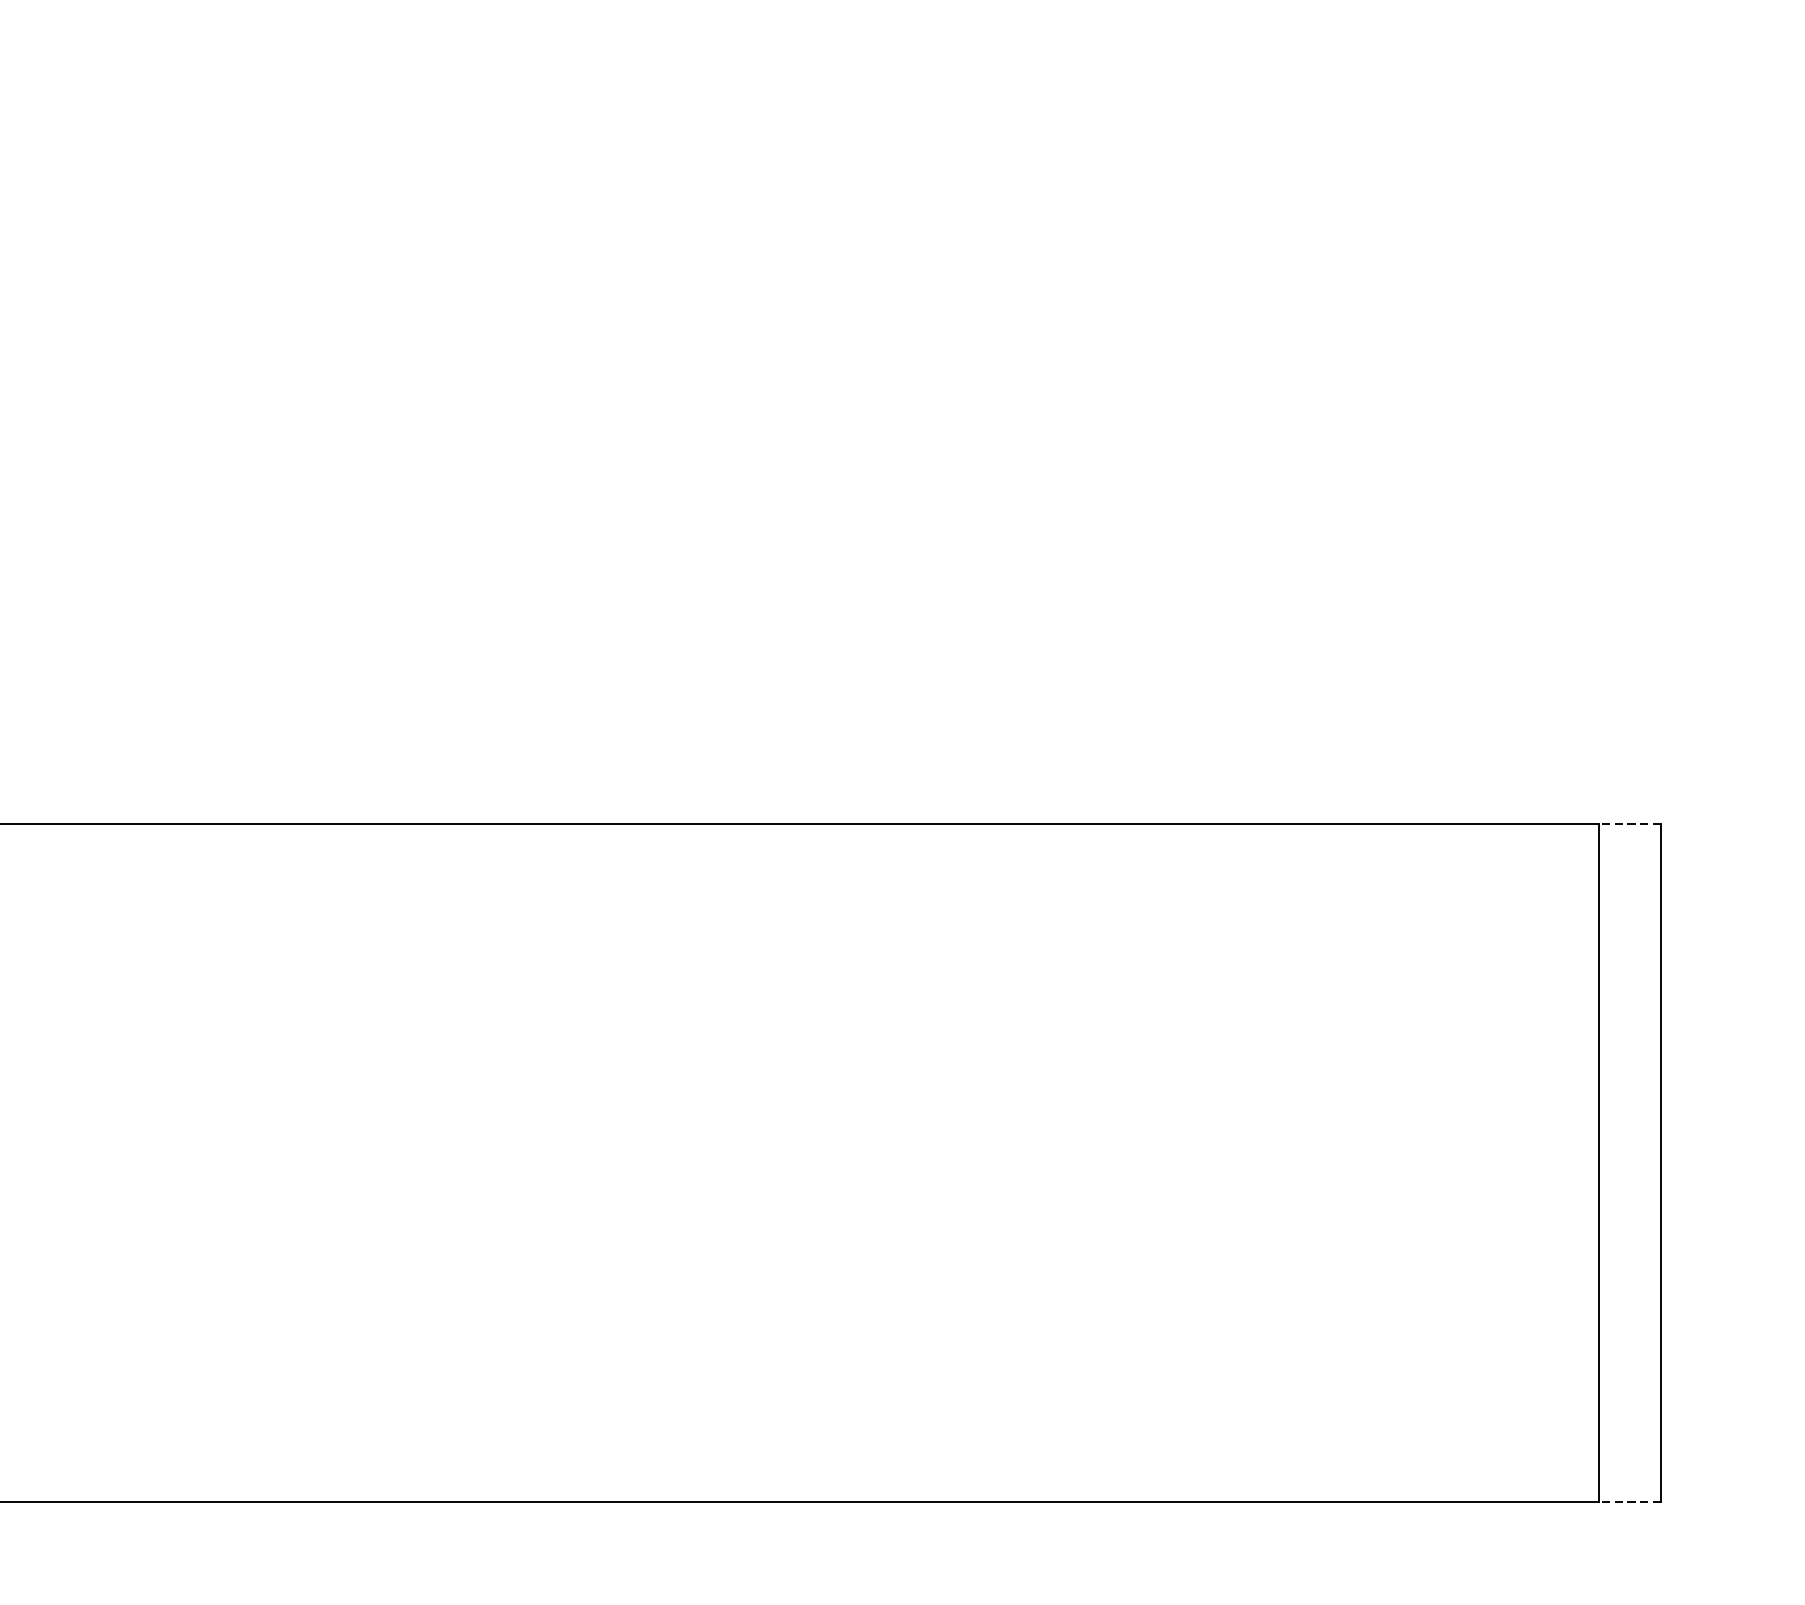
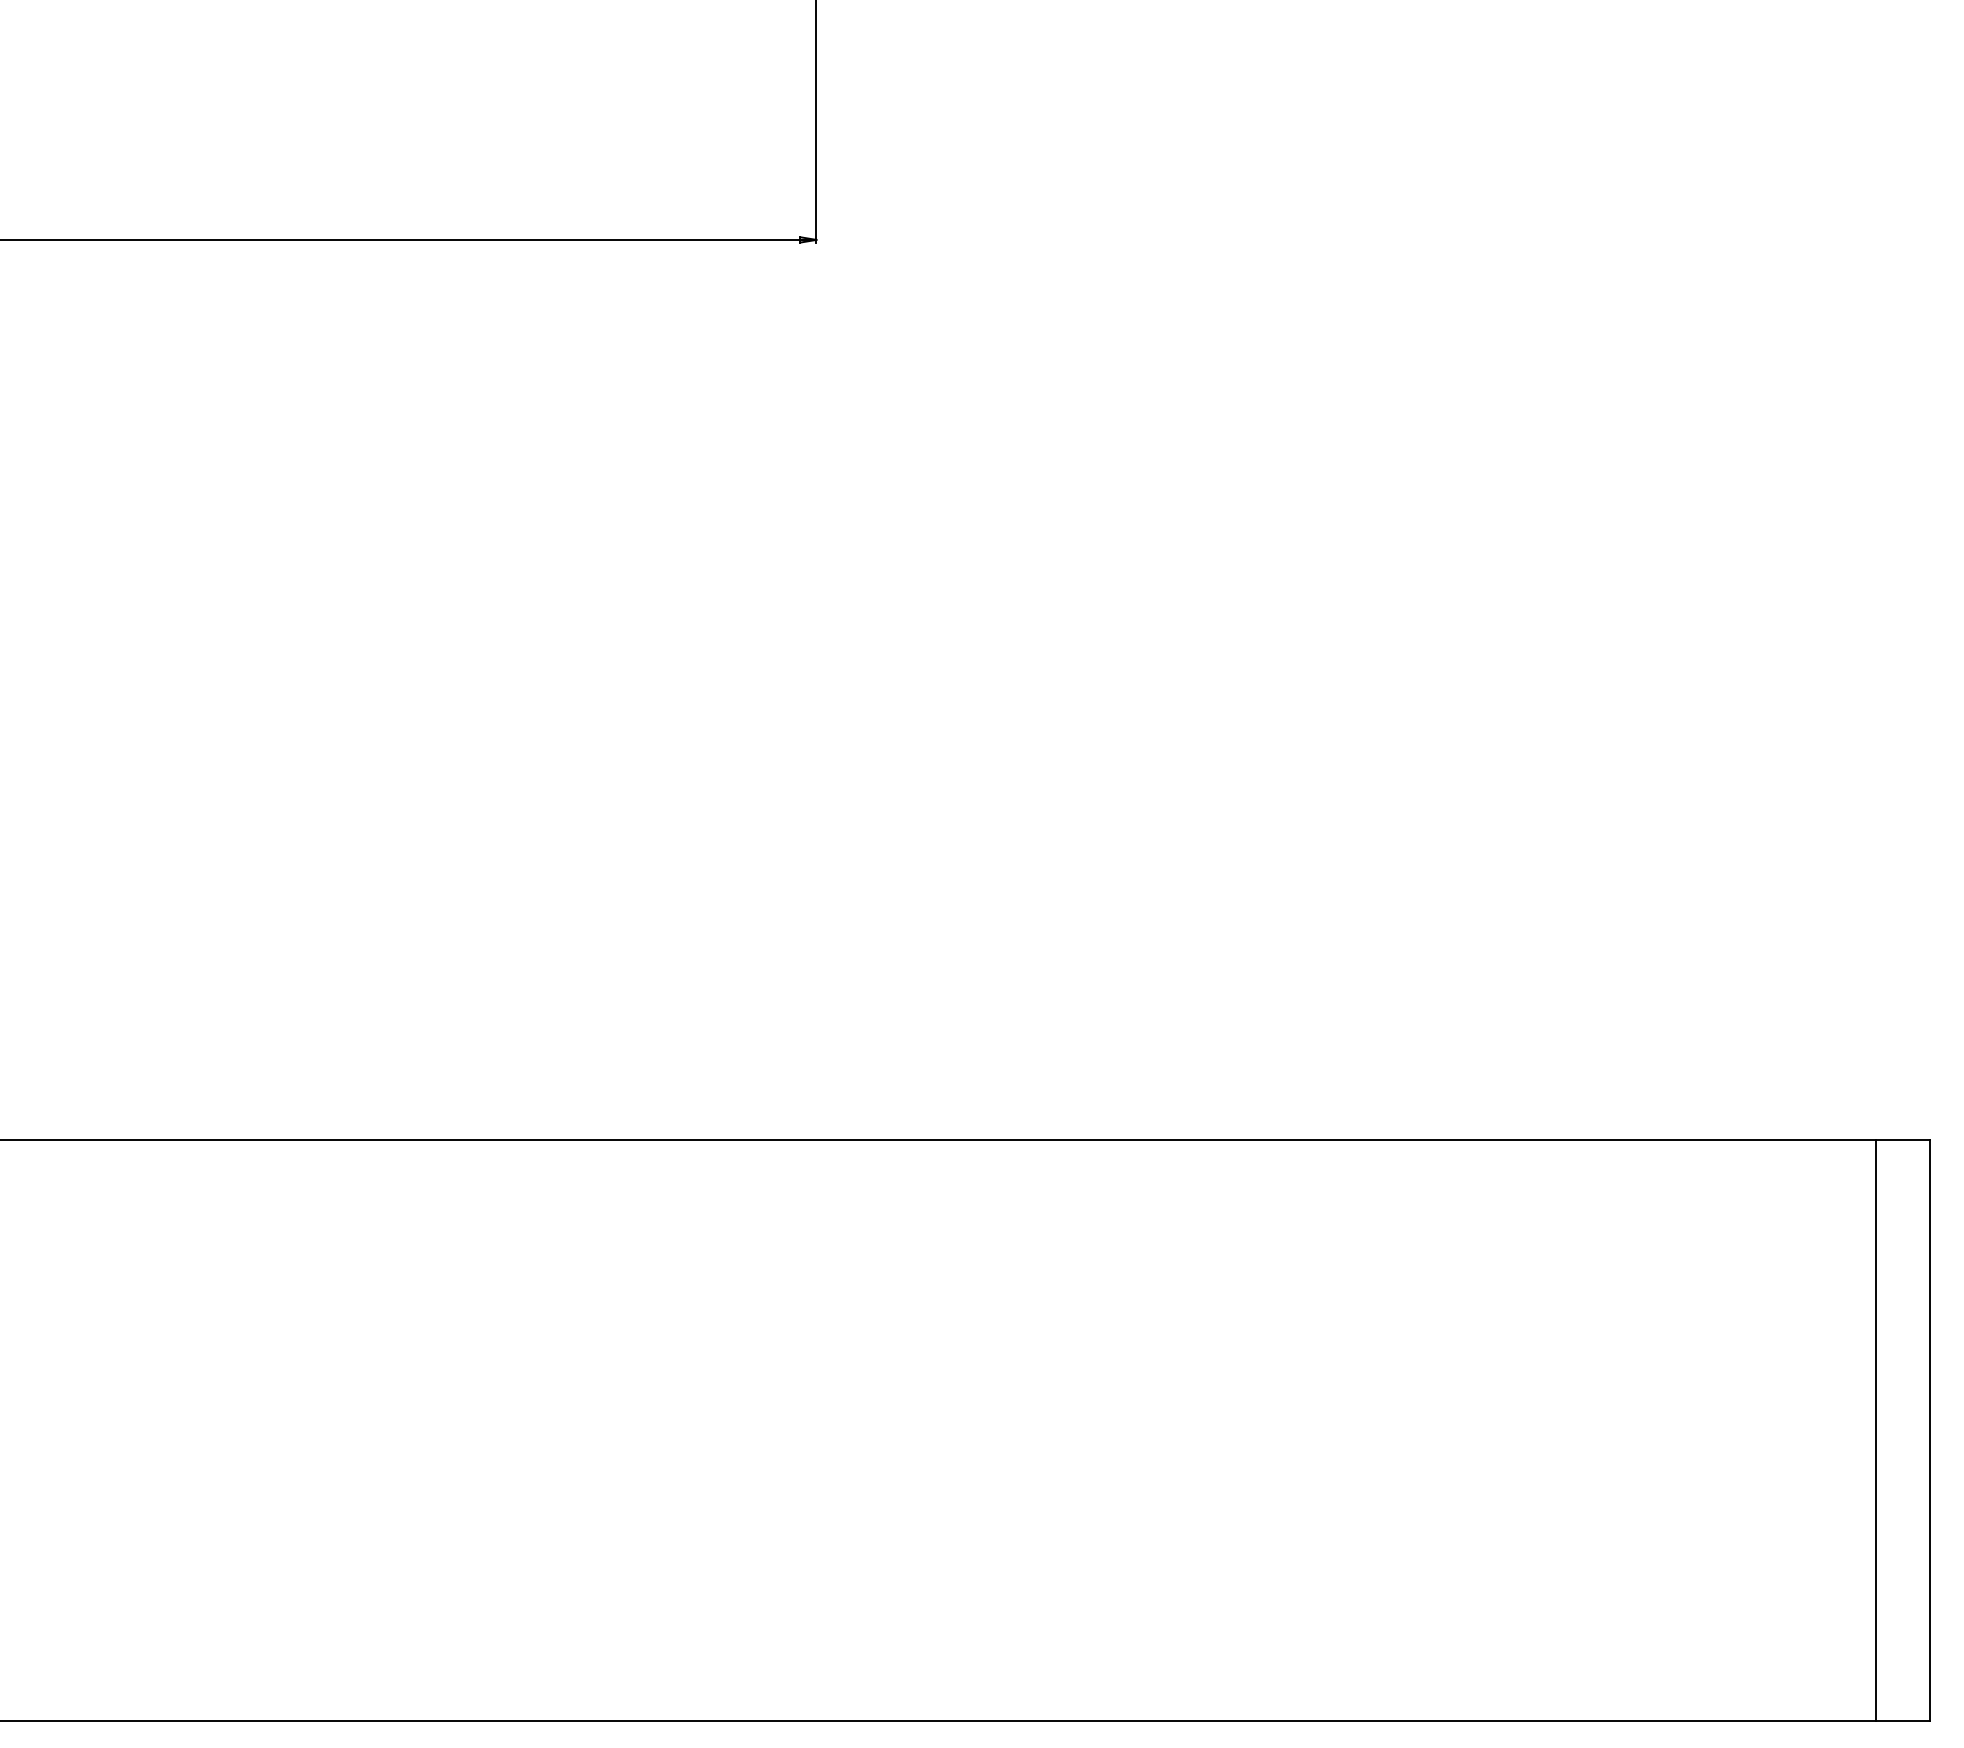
line: (1629, 823) -> (1902, 1139), dashed -> solid
line: (1629, 1501) -> (1902, 1720), dashed -> solid

